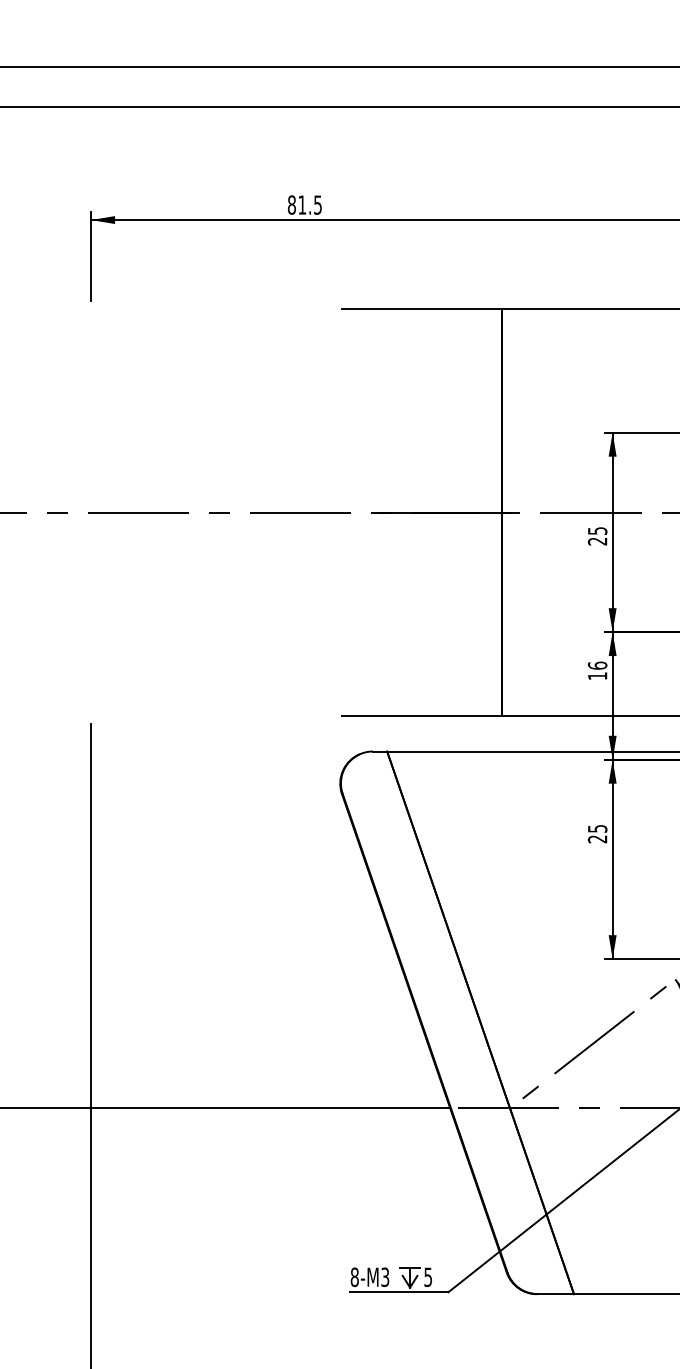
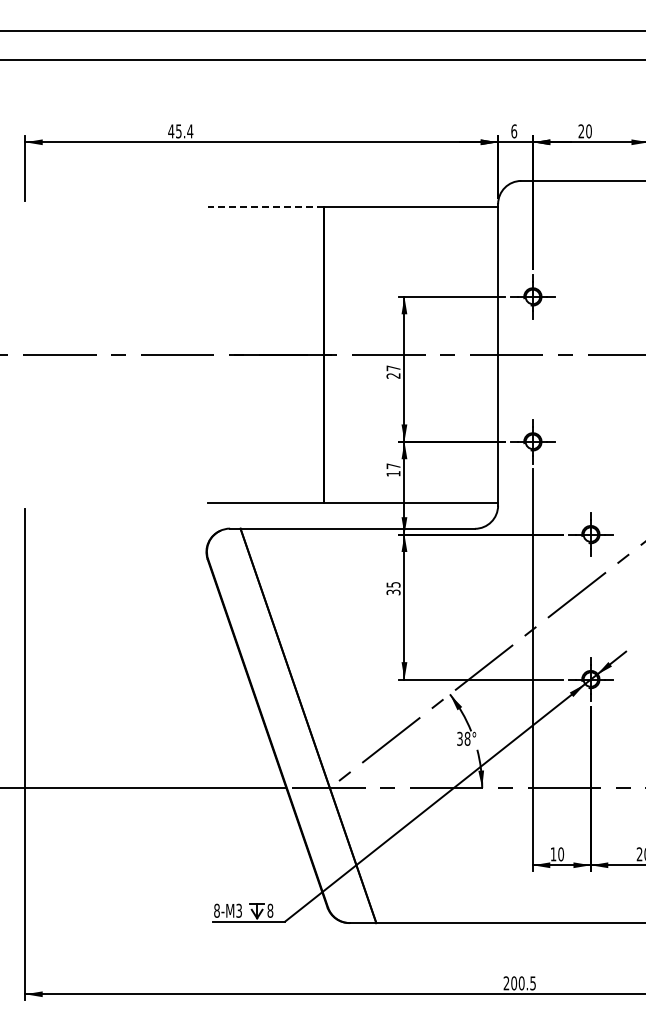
text: (304, 205) -> (180, 131), 81.5 -> 45.4
line: (421, 309) -> (265, 207), solid -> dashed
text: (597, 531) -> (393, 368), 25 -> 27
text: (597, 666) -> (393, 466), 16 -> 17
text: (597, 839) -> (393, 592), 25 -> 35
text: (428, 1276) -> (270, 910), 5 -> 8

